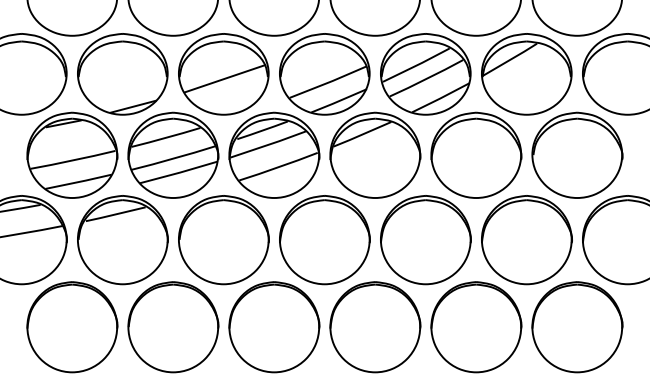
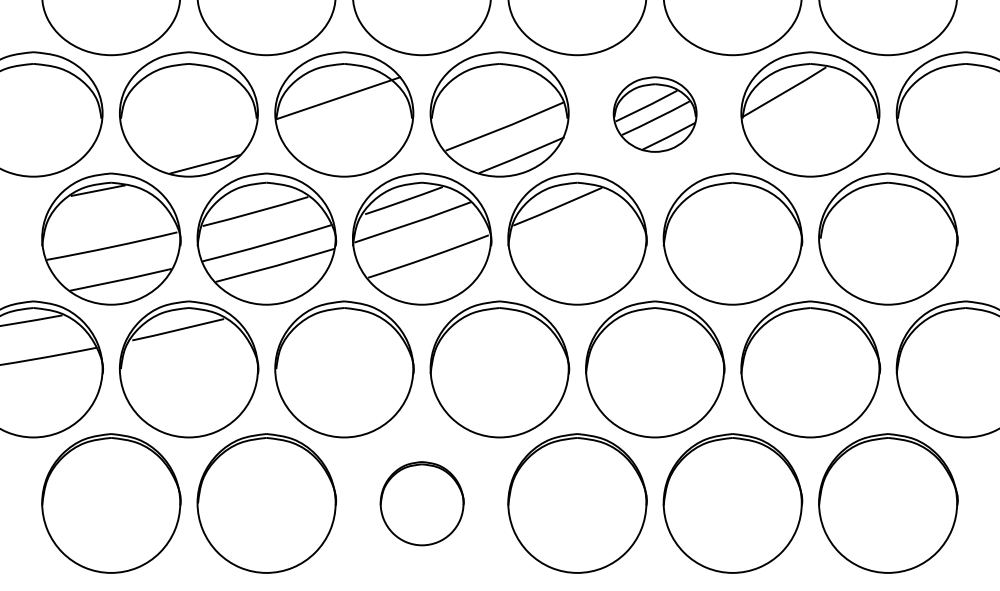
part: (425, 74) -> (654, 114), size x0.6
line: (224, 78) -> (337, 97), moved
part: (274, 327) -> (422, 503), size x0.6

